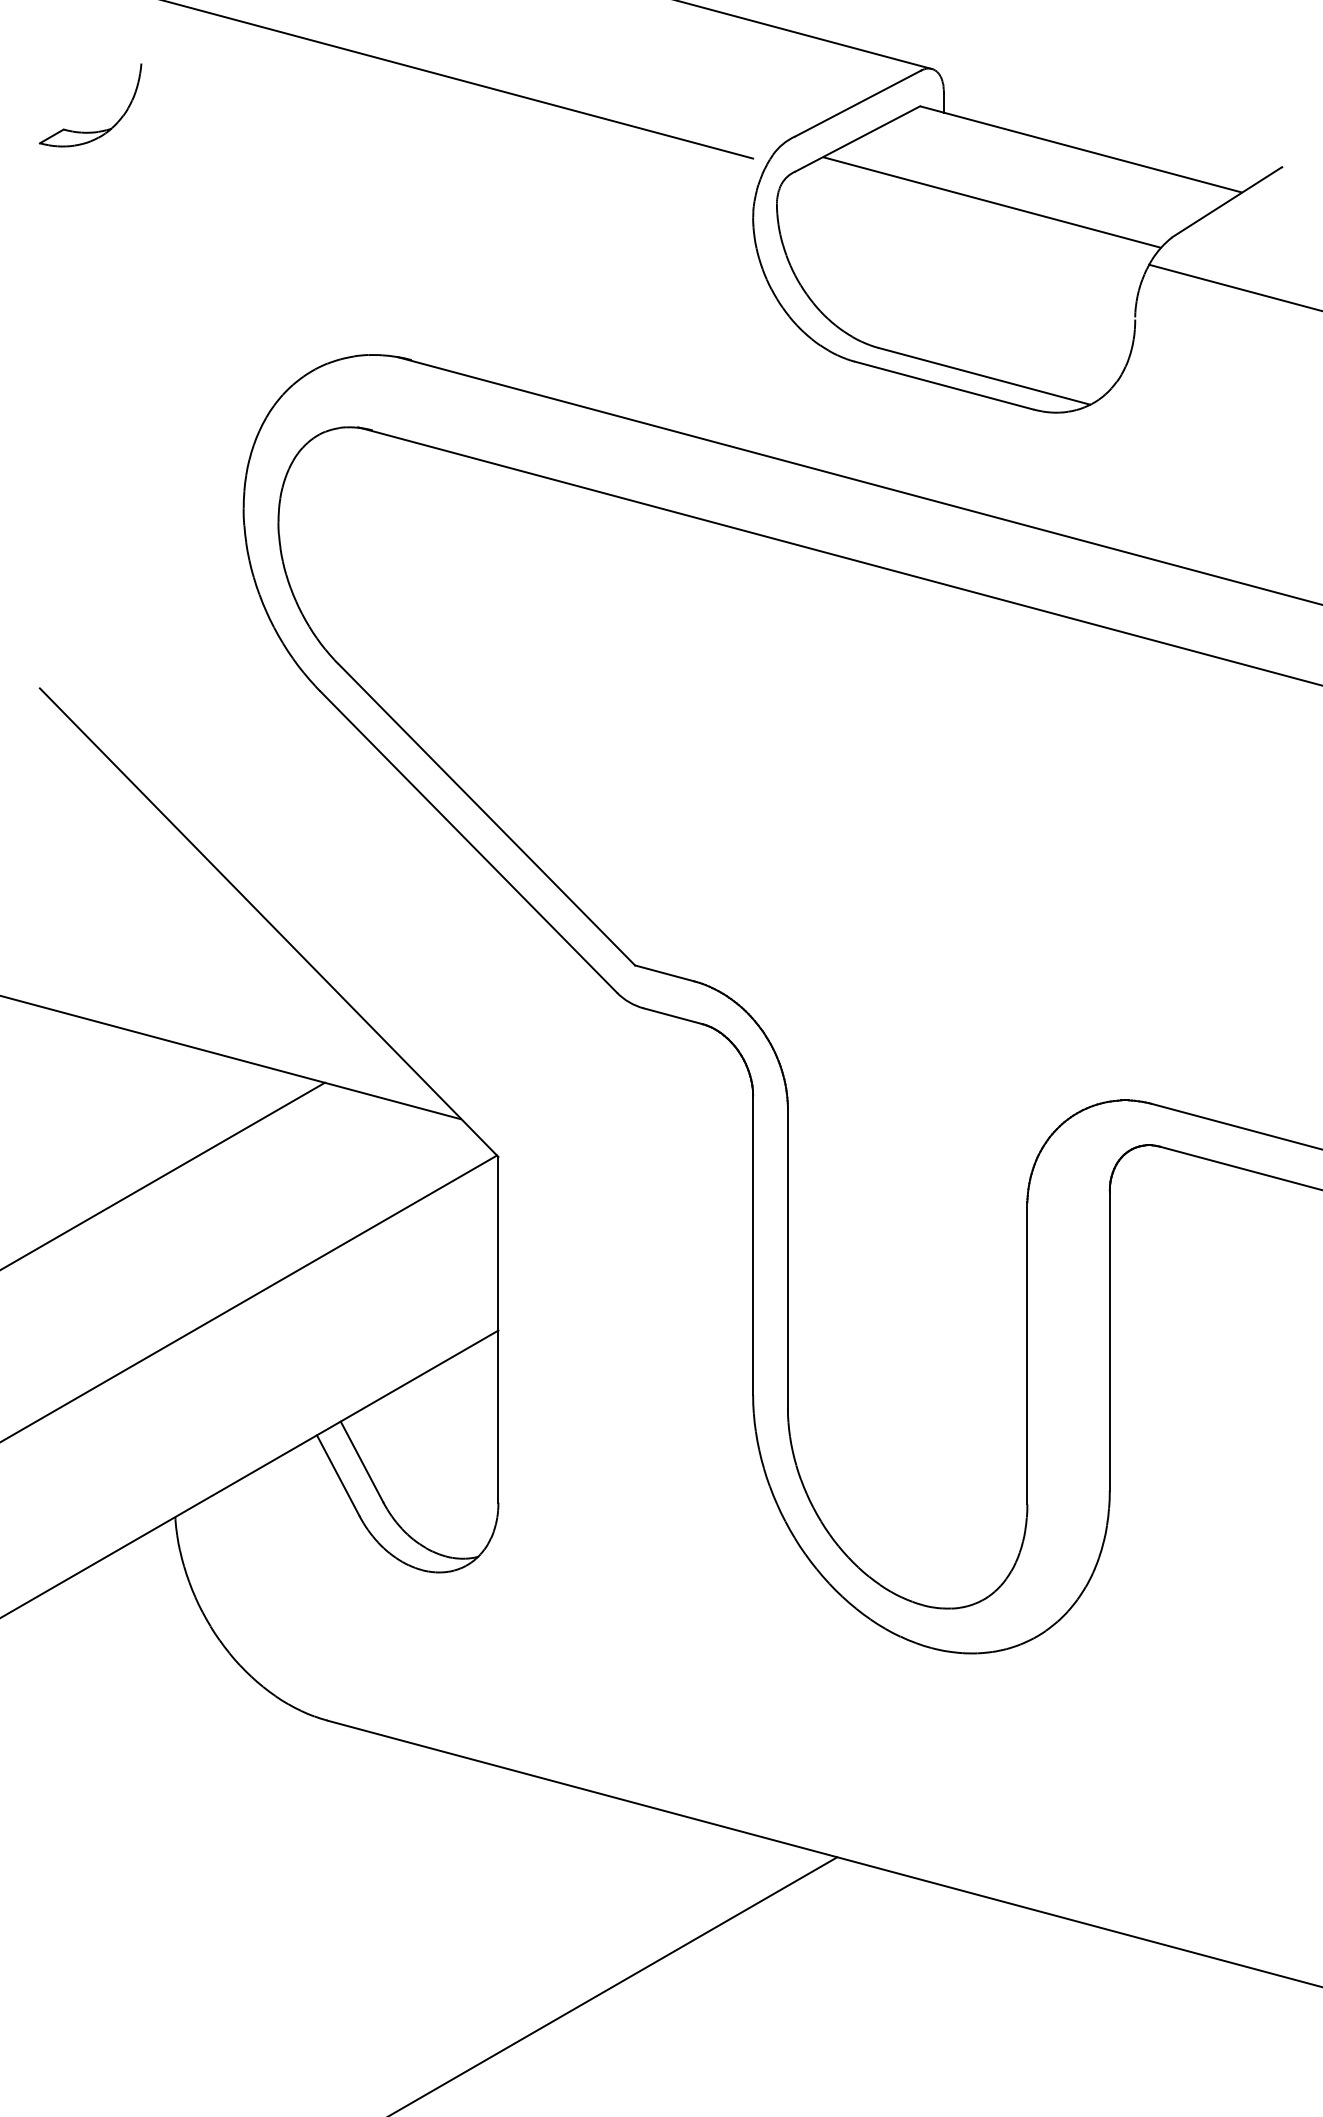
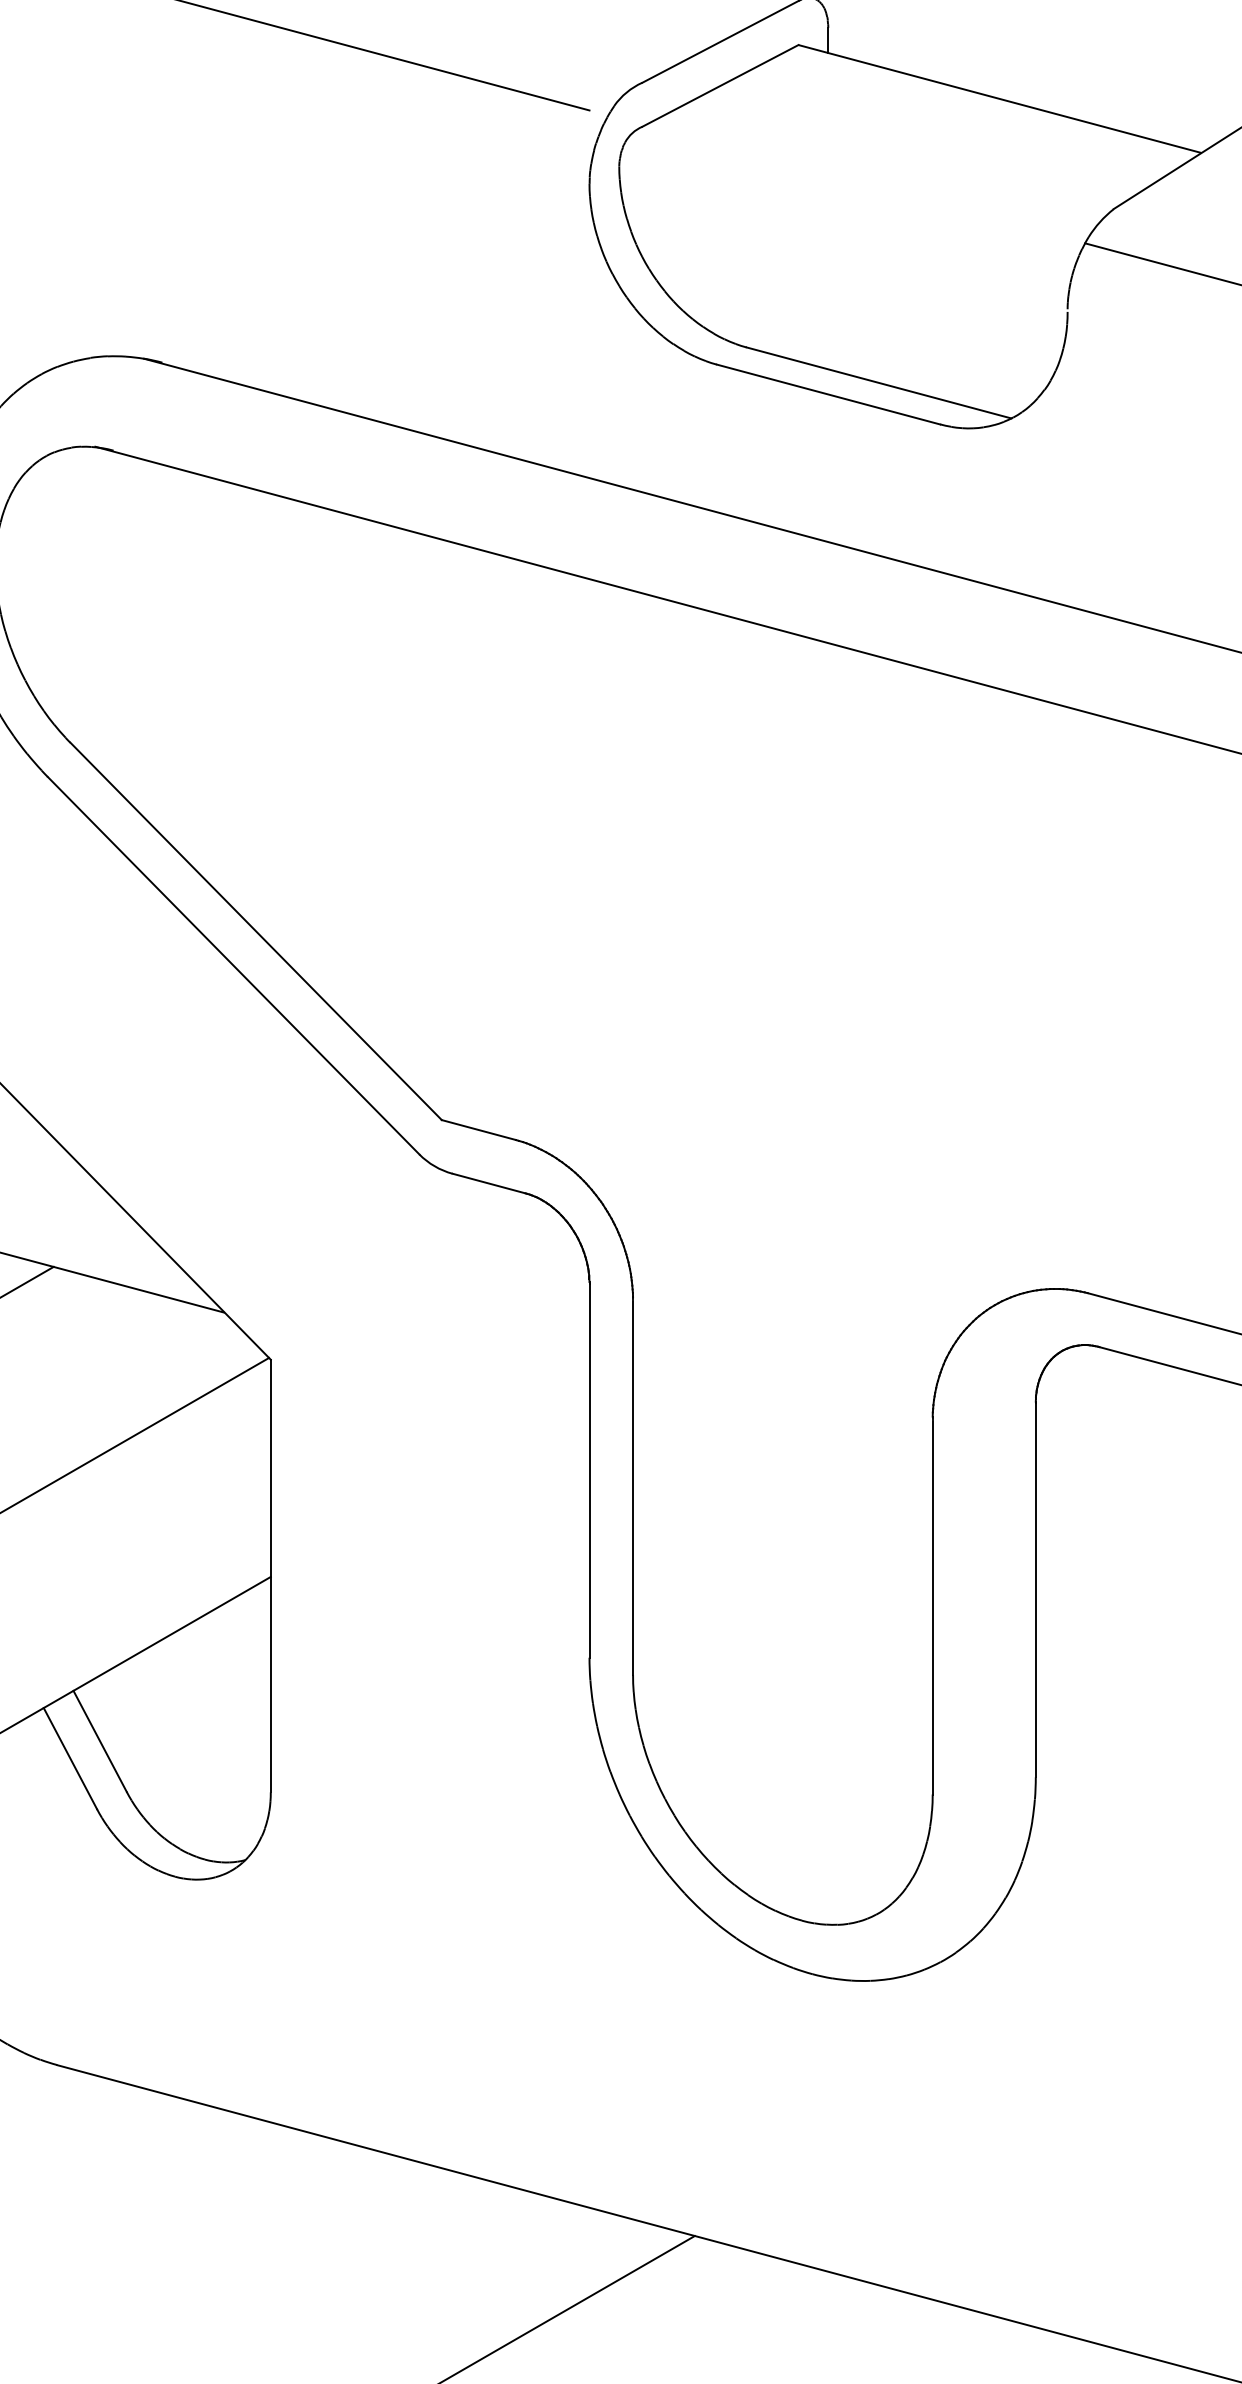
line: (991, 202) -> (887, 165), removed

